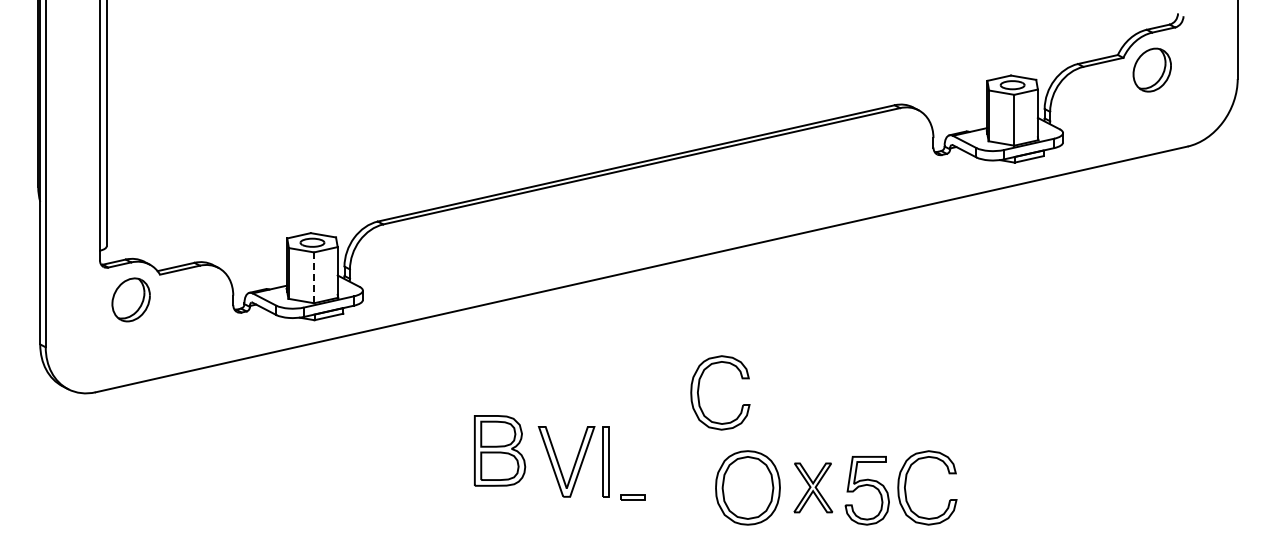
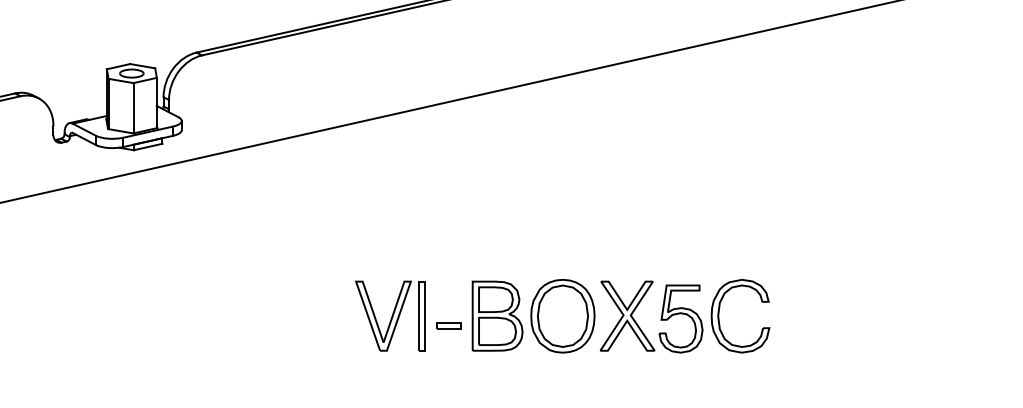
line: (314, 277) -> (133, 107), dashed -> solid
part: (699, 389) -> (514, 218), removed
part: (500, 450) -> (498, 315), moved
part: (573, 461) -> (390, 315), moved
part: (813, 487) -> (627, 315), size x1.43

